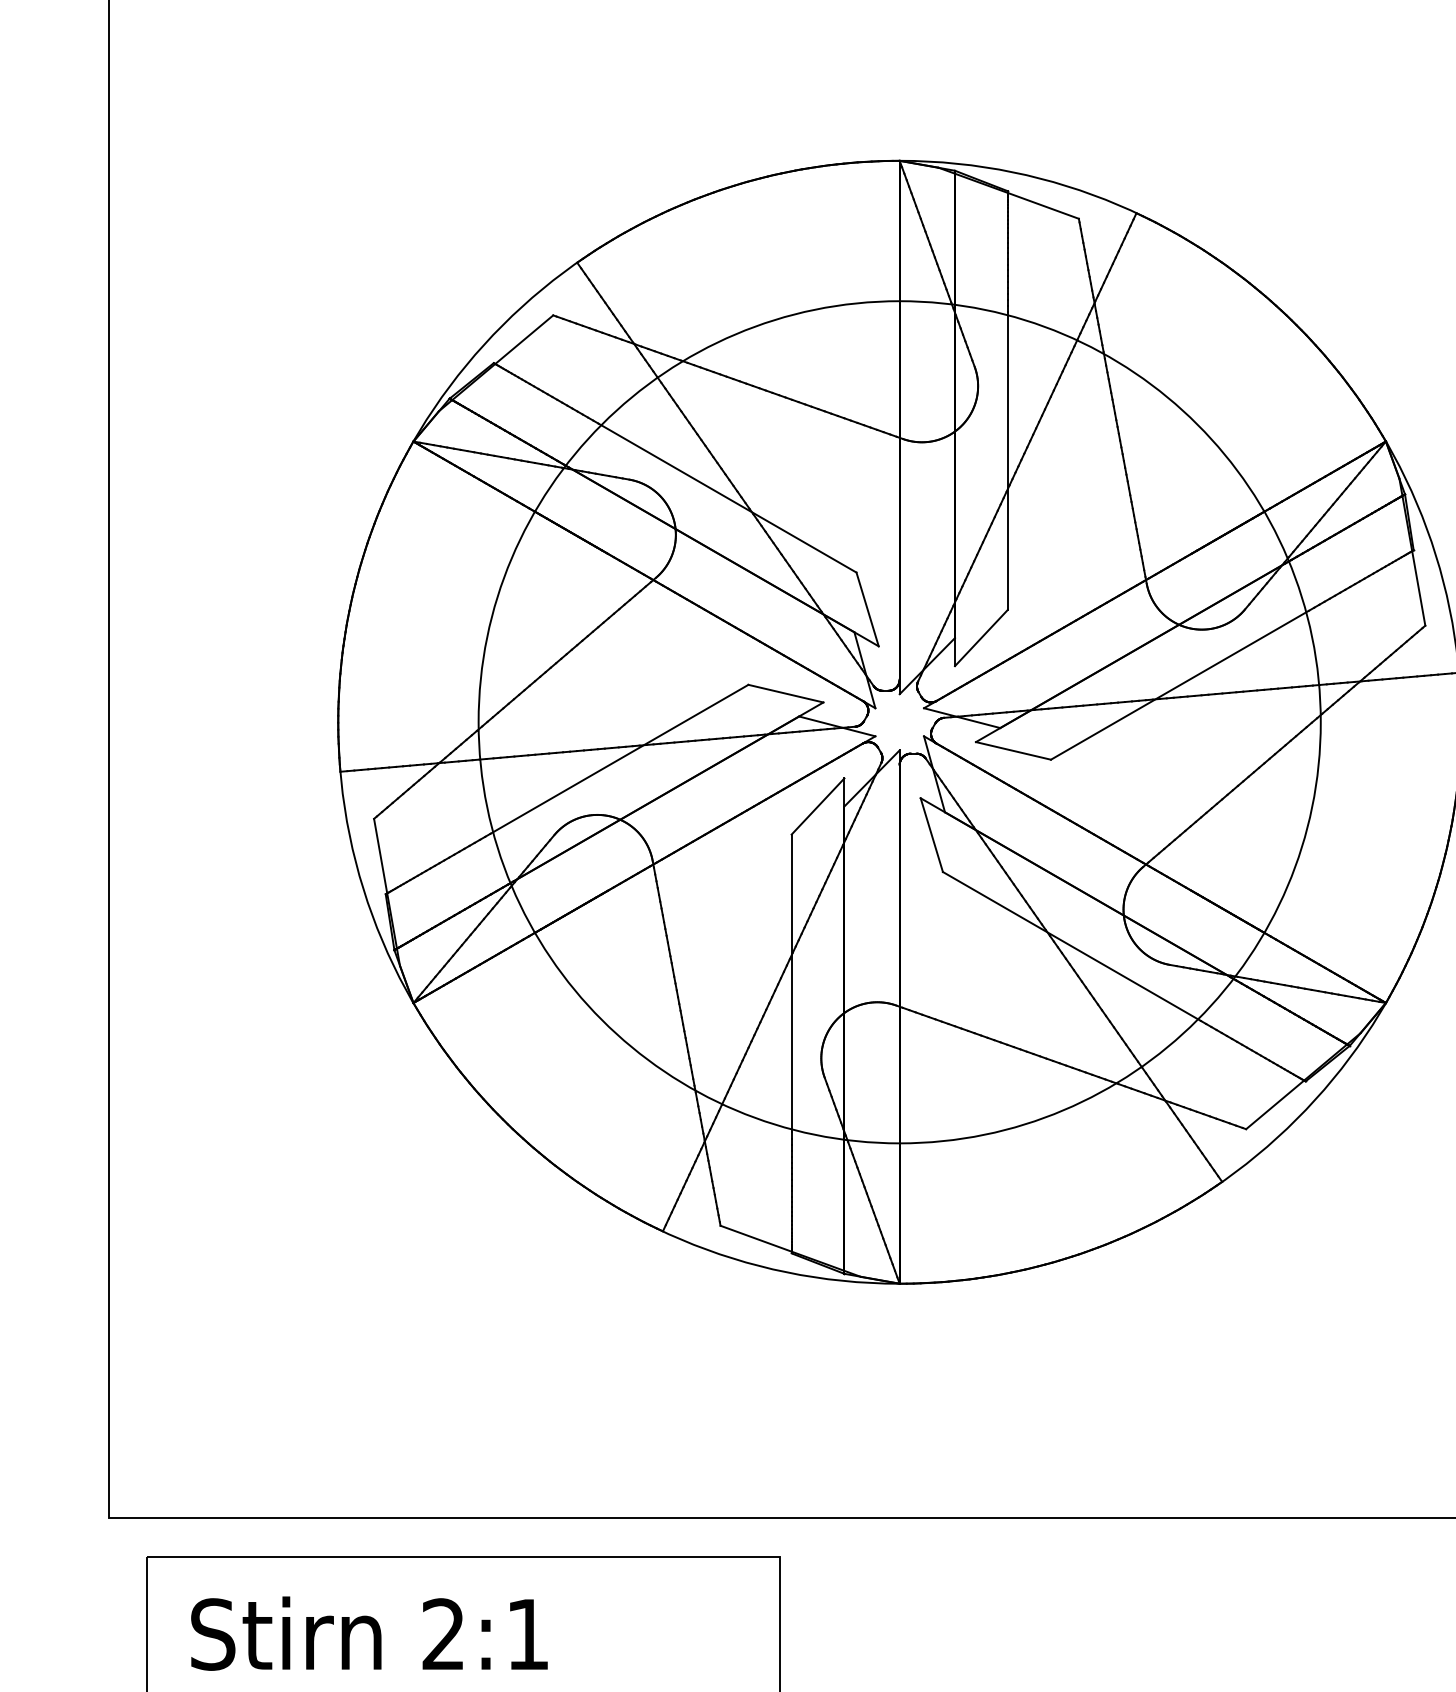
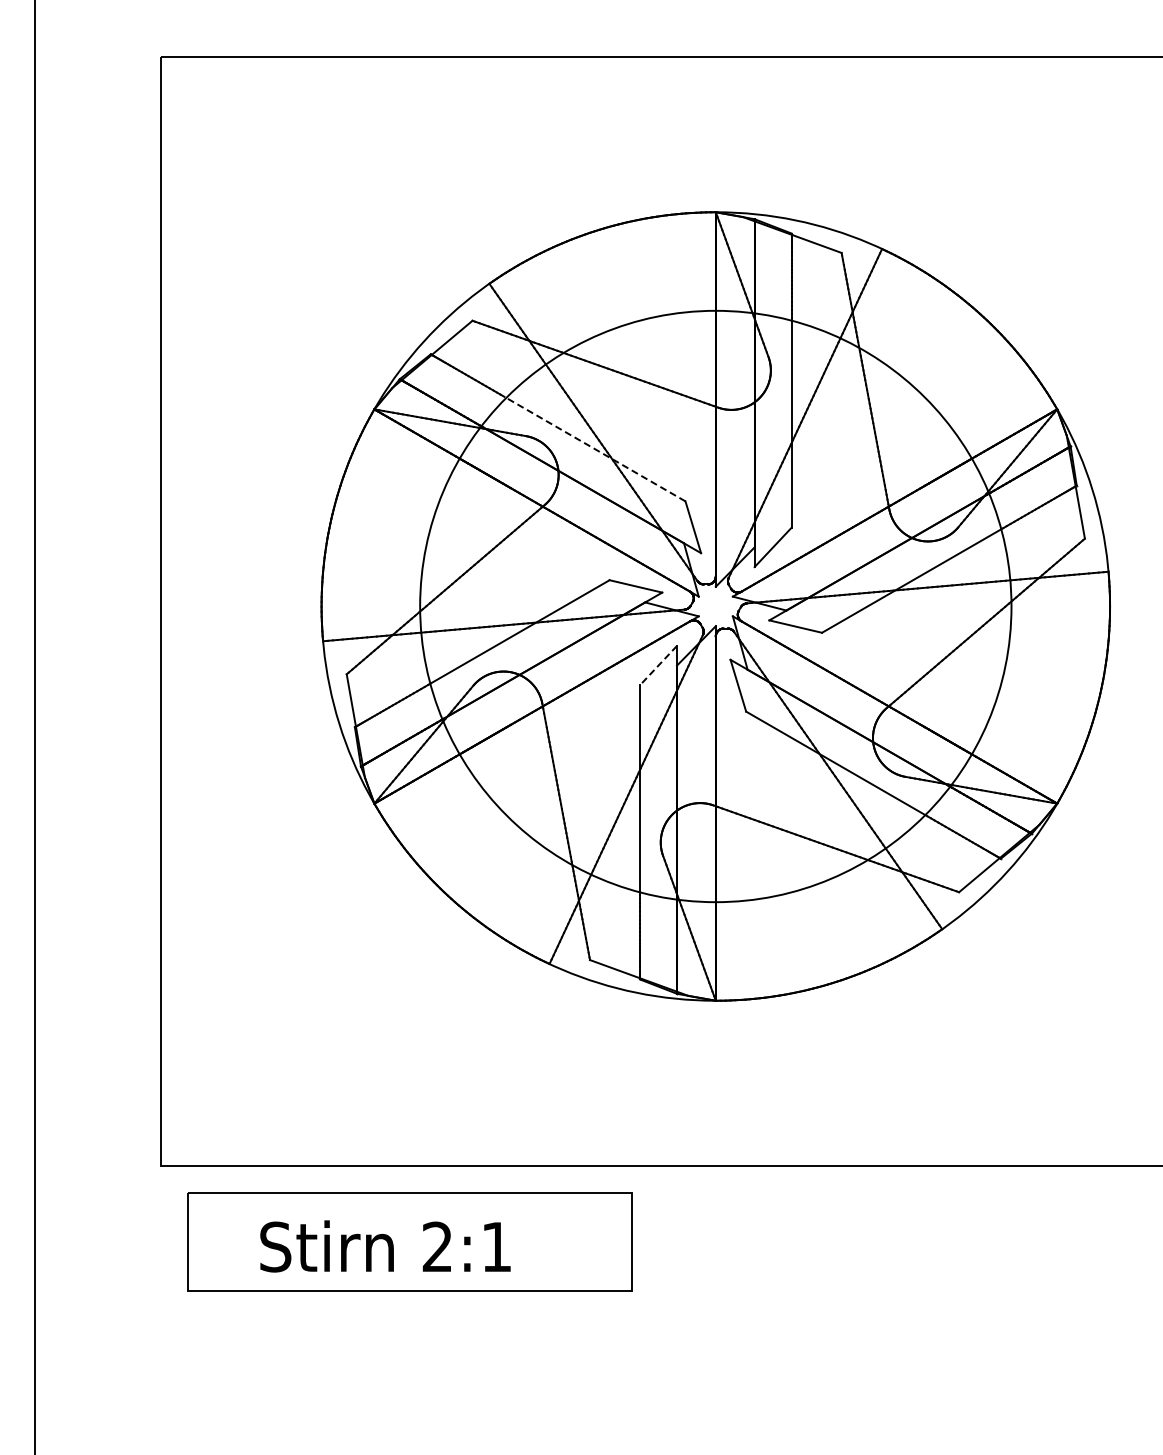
line: (726, 498) -> (594, 449), solid -> dashed
line: (818, 807) -> (658, 666), solid -> dashed
text: (369, 1633) -> (385, 1246), moved

